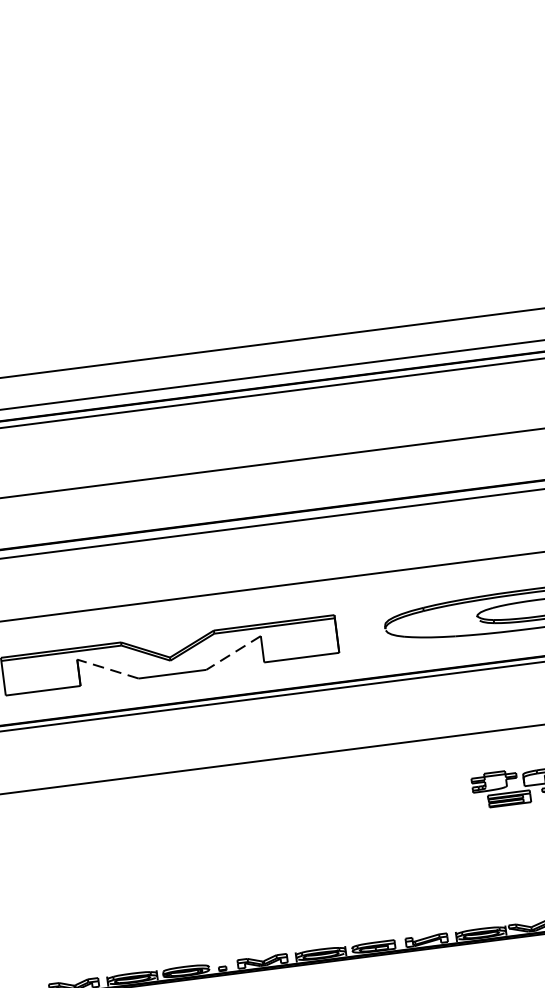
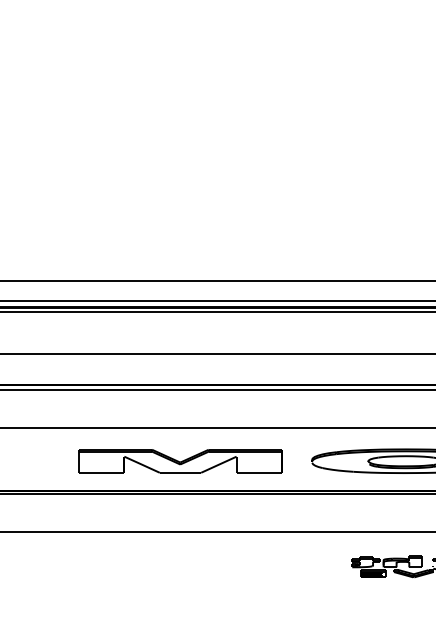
line: (232, 652) -> (218, 464), dashed -> solid
line: (108, 668) -> (142, 464), dashed -> solid

